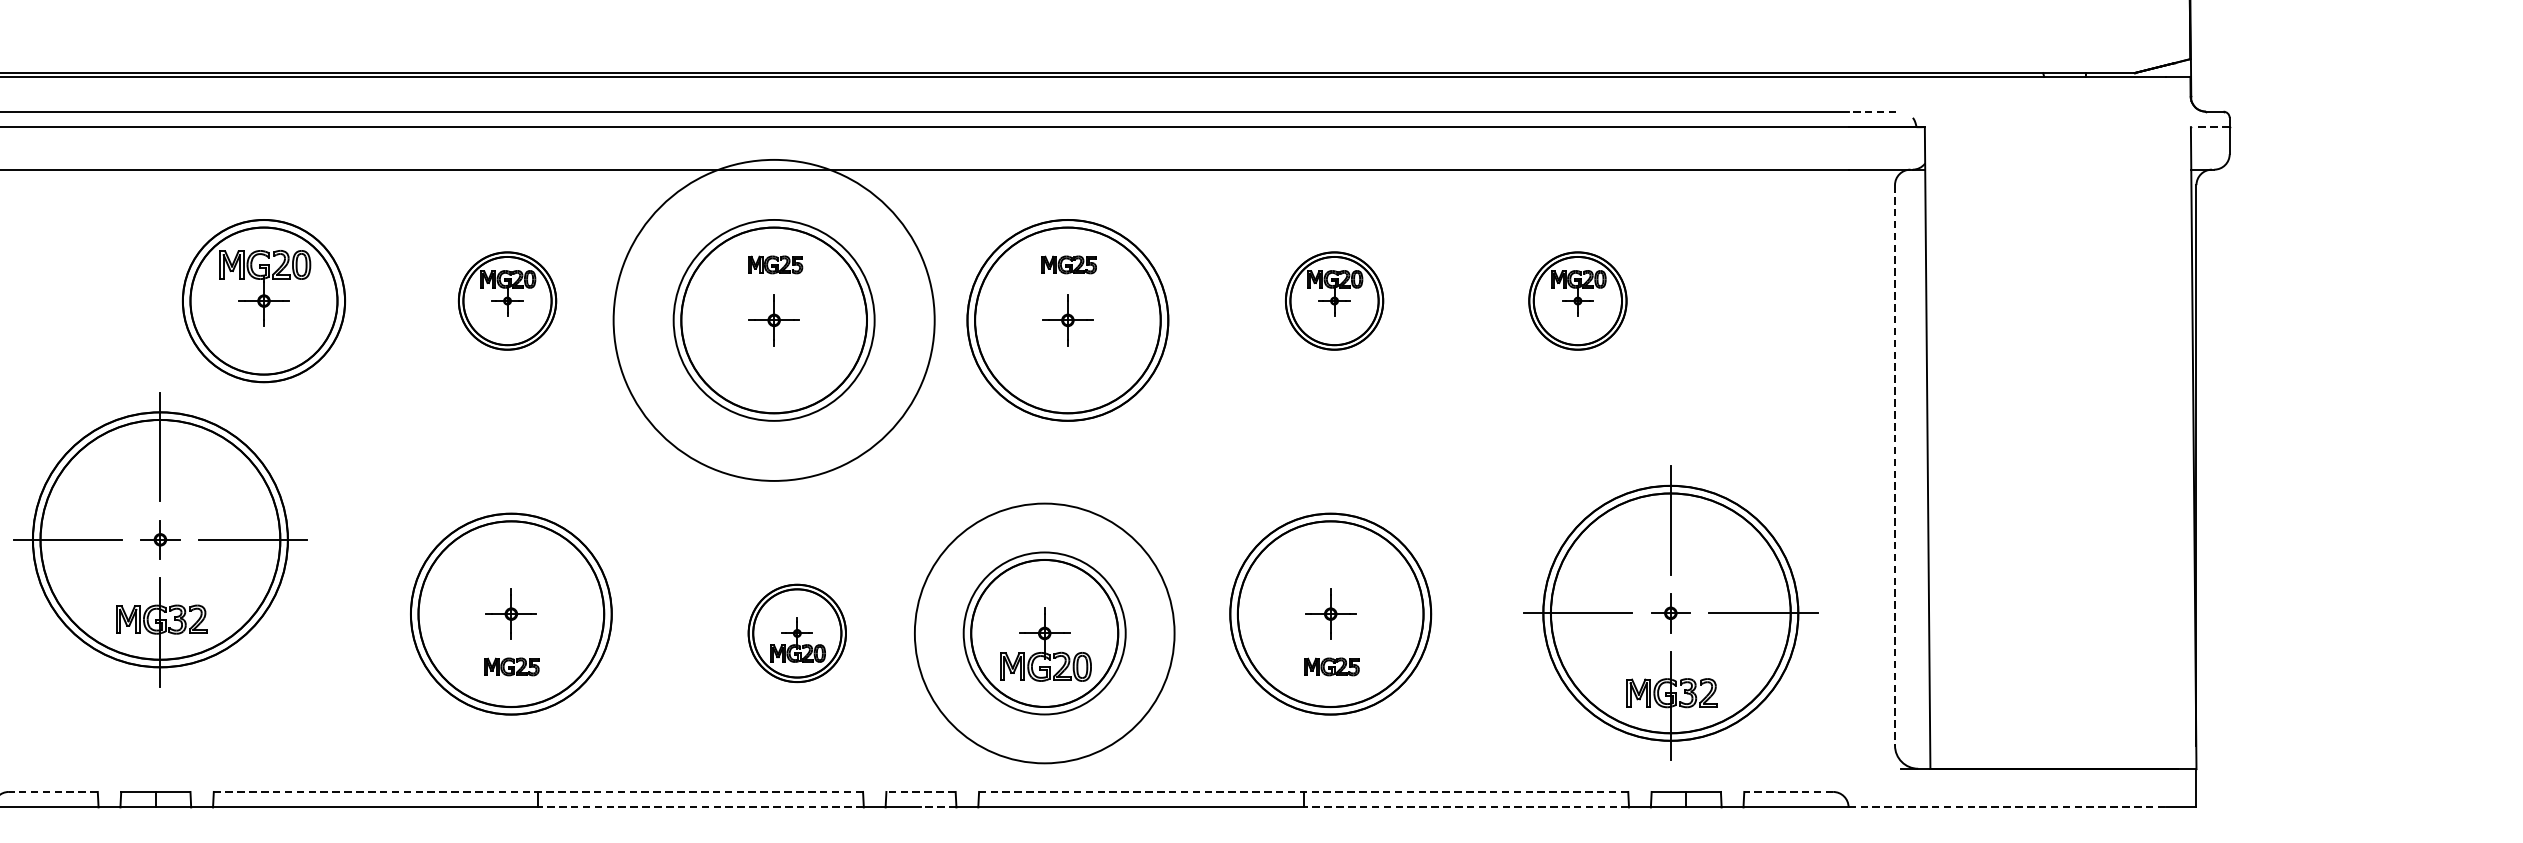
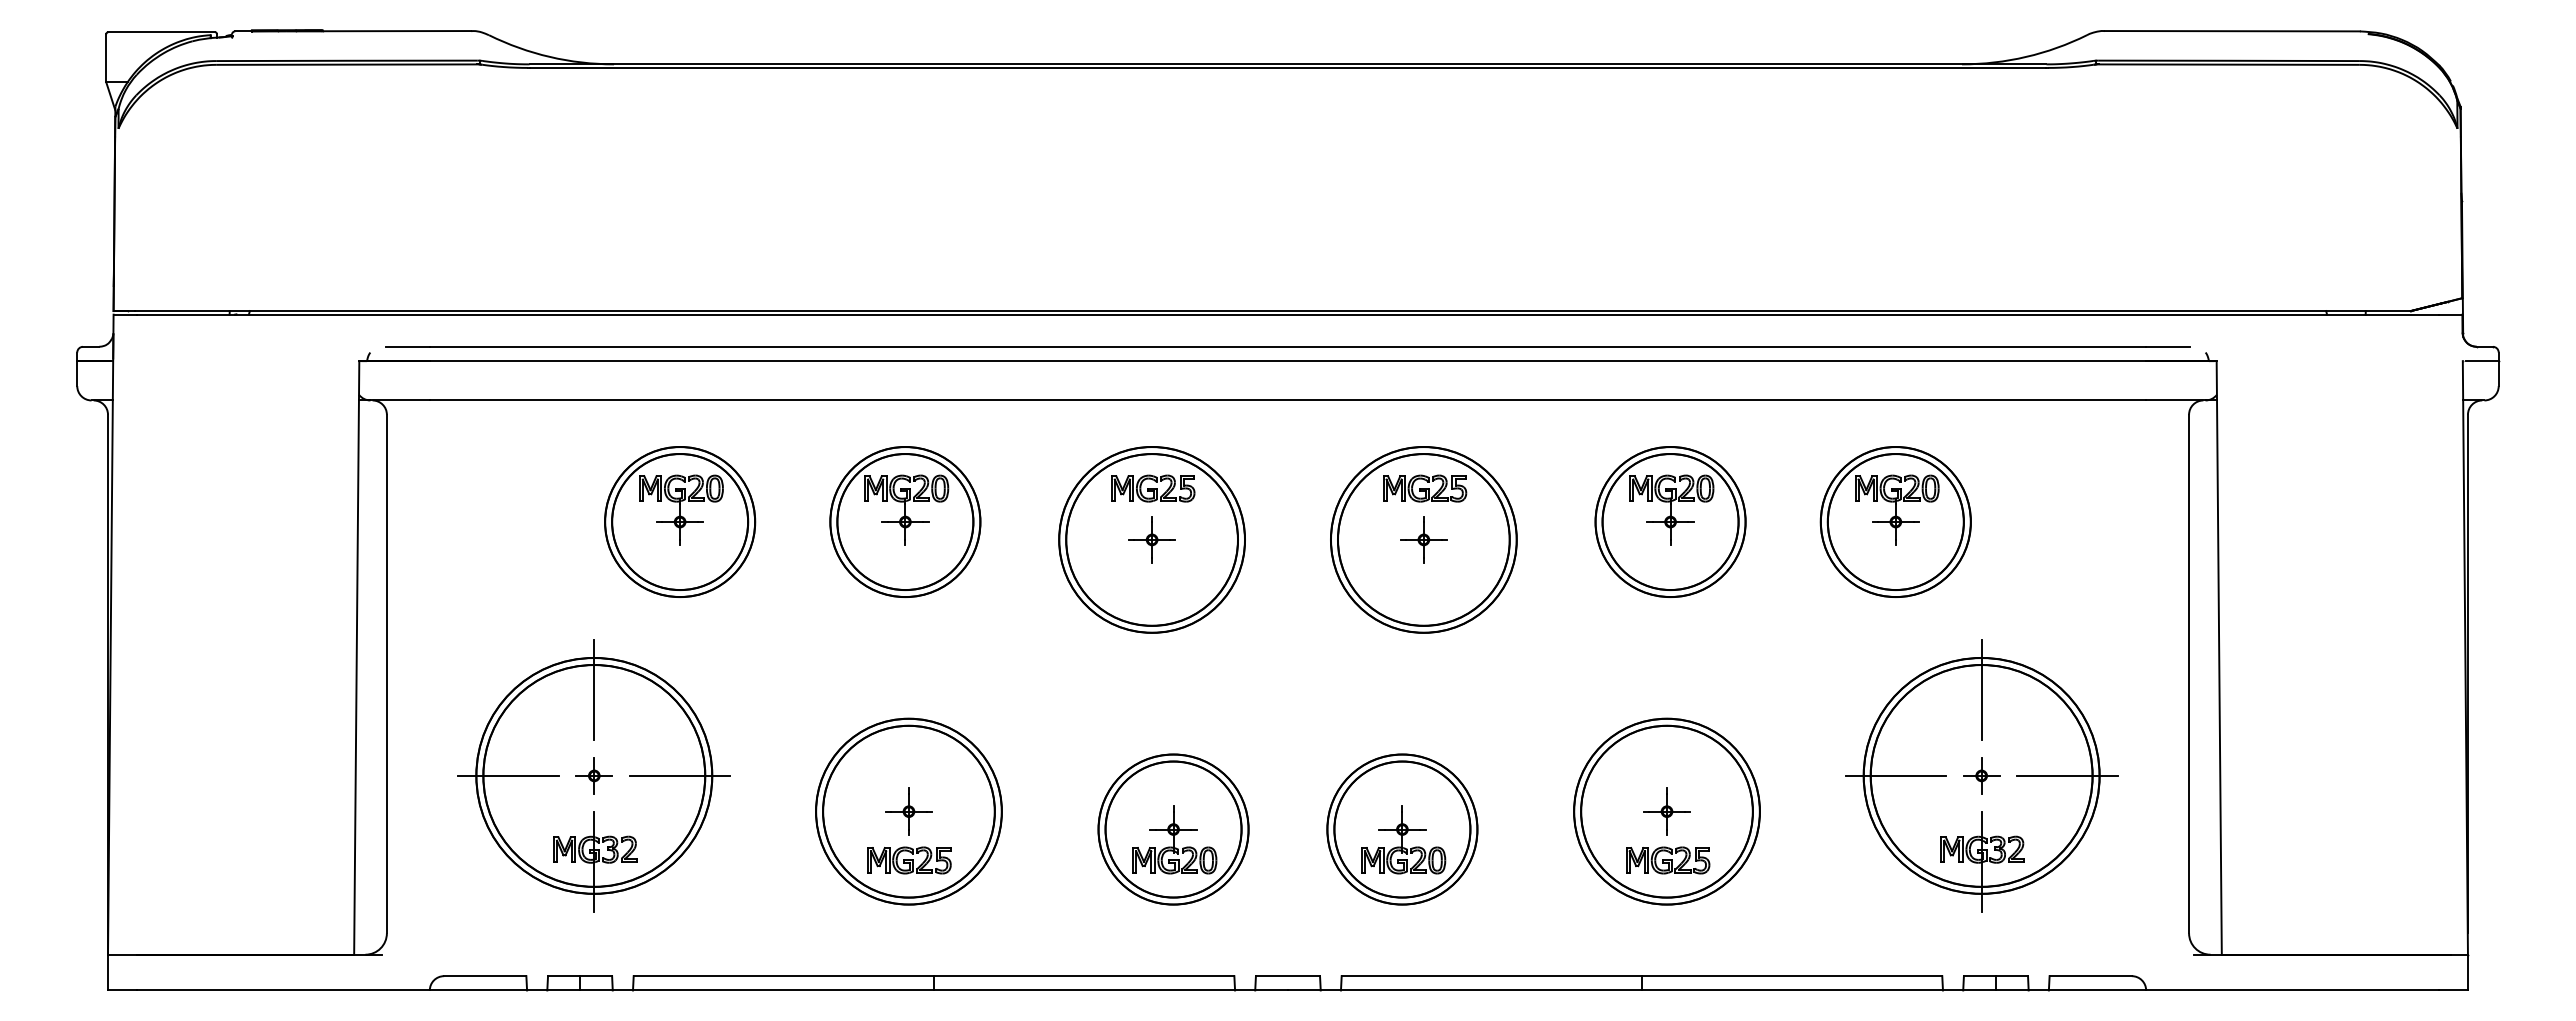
line: (1872, 111) -> (2168, 346), dashed -> solid
line: (2211, 127) -> (2481, 361), dashed -> solid
part: (775, 264) -> (1153, 488), size x1.67
part: (1069, 264) -> (1425, 488), size x1.67
part: (507, 300) -> (905, 521), size x1.67
part: (1334, 300) -> (1670, 521), size x1.67
part: (1577, 300) -> (1895, 521), size x1.67
circle: (773, 319) -> (1151, 539), size x0.62
line: (1895, 465) -> (2189, 674), dashed -> solid
part: (159, 539) -> (593, 775), moved
part: (1670, 612) -> (1981, 775), moved
part: (797, 633) -> (1173, 829), size x1.67
circle: (1044, 633) -> (1402, 829), size x0.62
part: (511, 666) -> (909, 860), size x1.67
part: (1332, 666) -> (1668, 860), size x1.67
line: (52, 792) -> (484, 976), dashed -> solid
line: (537, 792) -> (933, 976), dashed -> solid
line: (920, 792) -> (1287, 976), dashed -> solid
line: (1303, 792) -> (1641, 976), dashed -> solid
line: (1788, 792) -> (2090, 976), dashed -> solid
line: (701, 807) -> (1084, 990), dashed -> solid
line: (937, 807) -> (1303, 990), dashed -> solid
line: (1466, 807) -> (1792, 990), dashed -> solid
line: (2006, 807) -> (2292, 990), dashed -> solid

